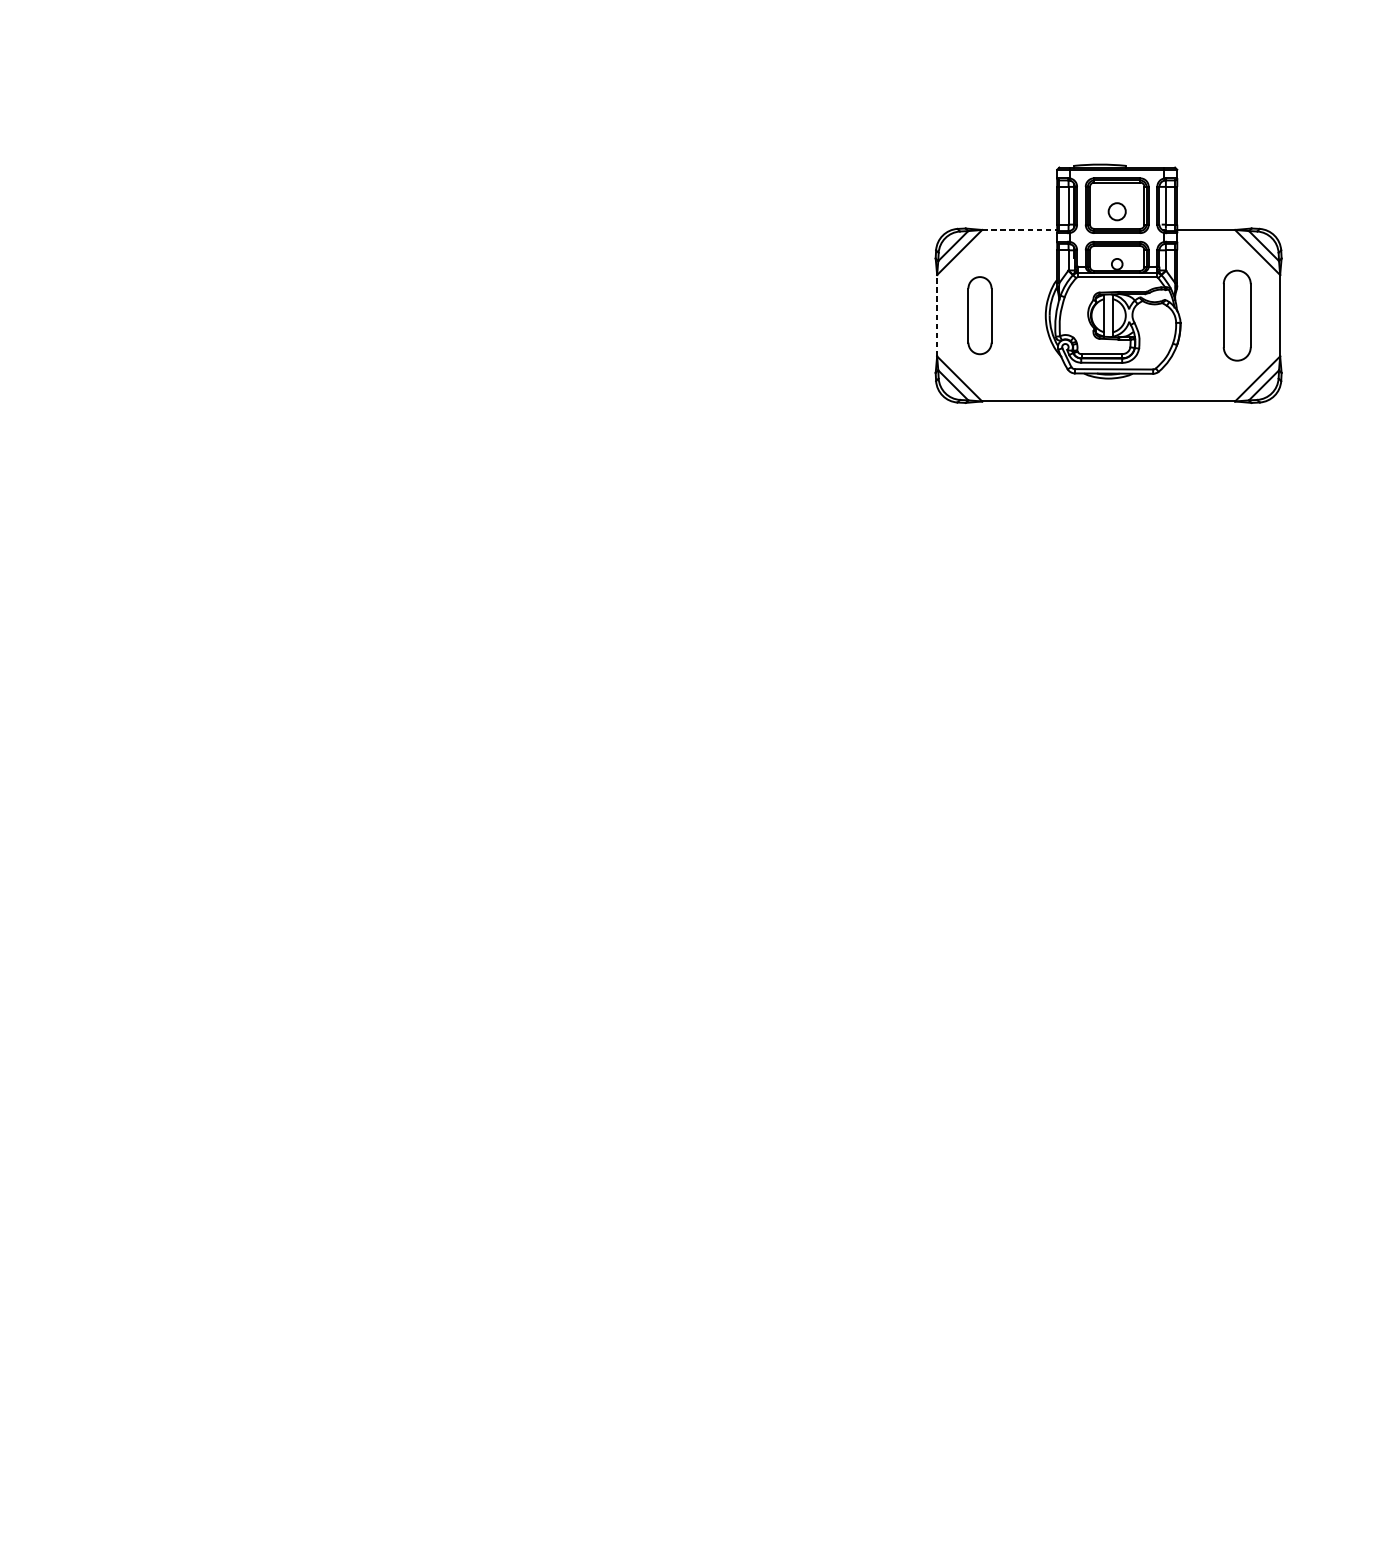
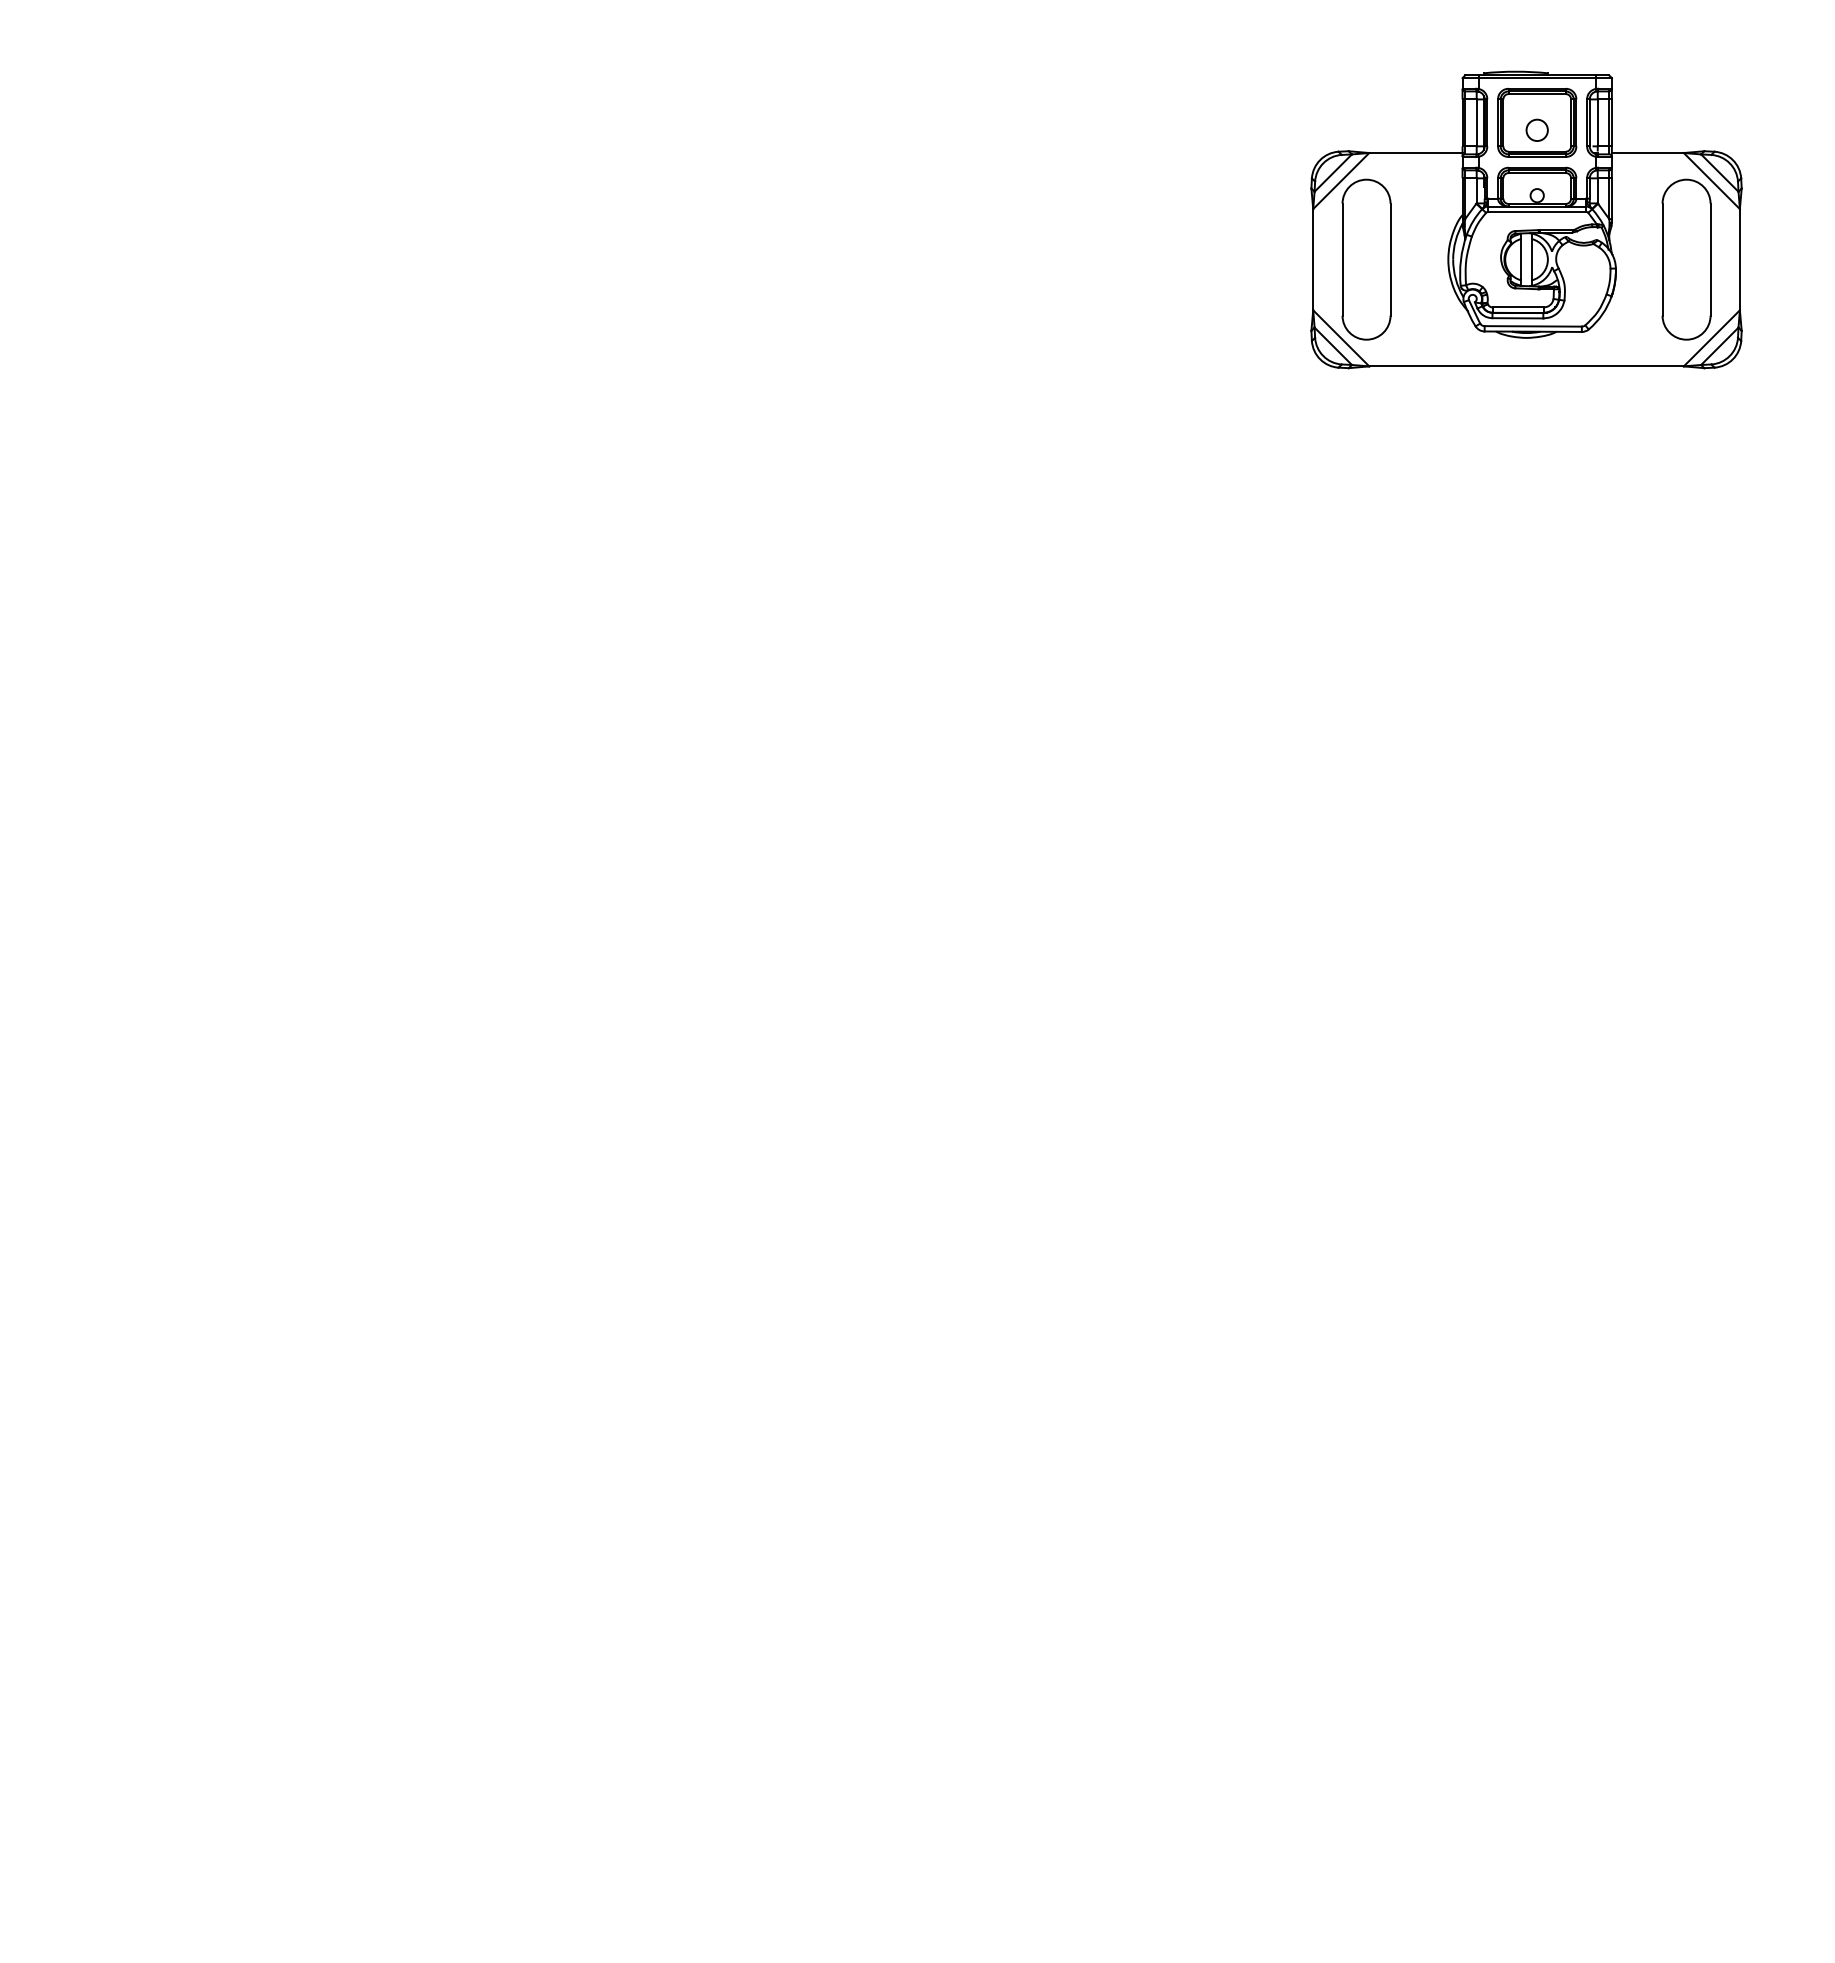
line: (1019, 230) -> (1415, 153), dashed -> solid
line: (937, 315) -> (1313, 259), dashed -> solid
part: (979, 315) -> (1366, 259), size x1.67
part: (1237, 315) -> (1686, 259), size x1.43

